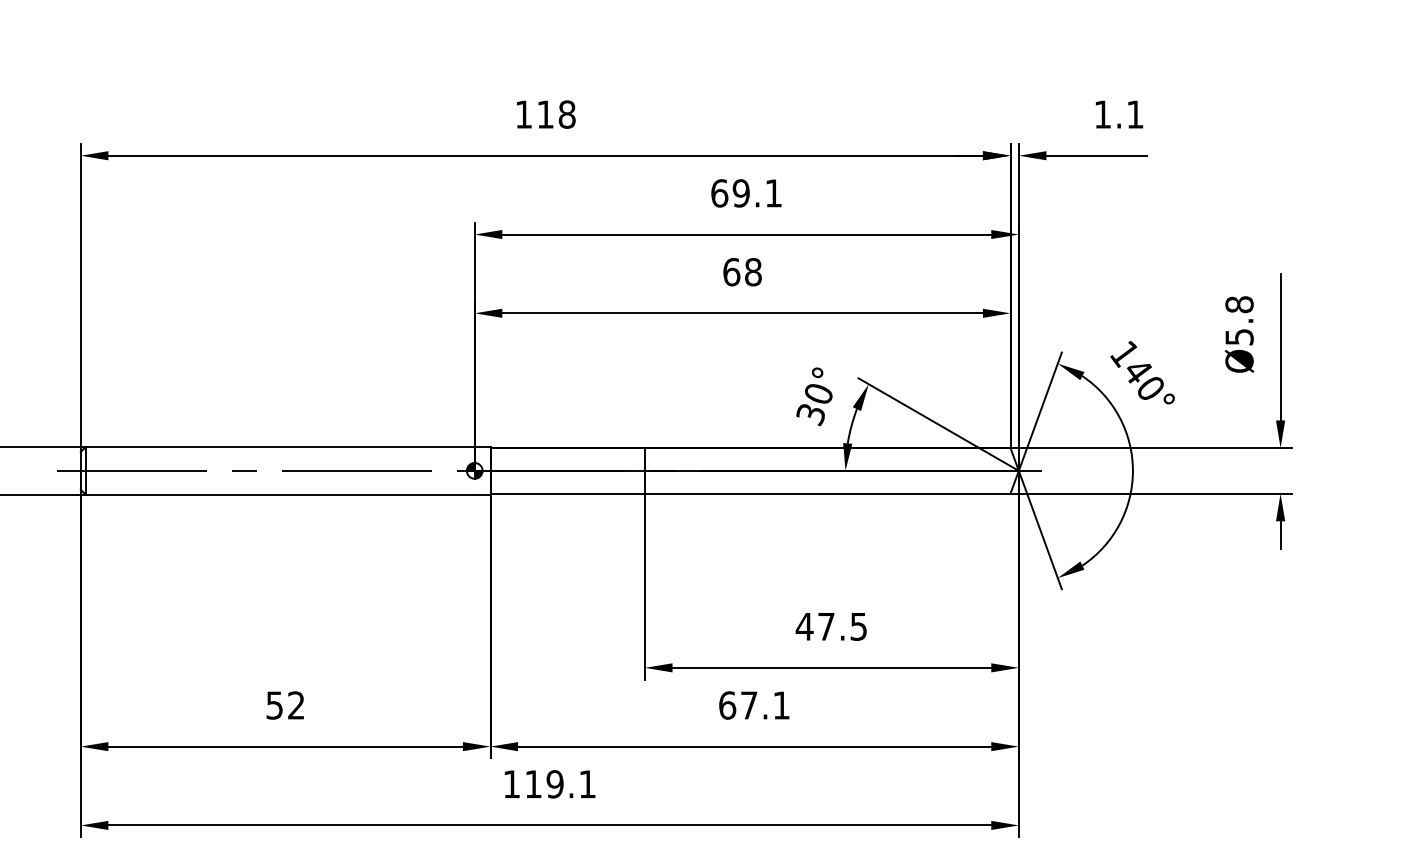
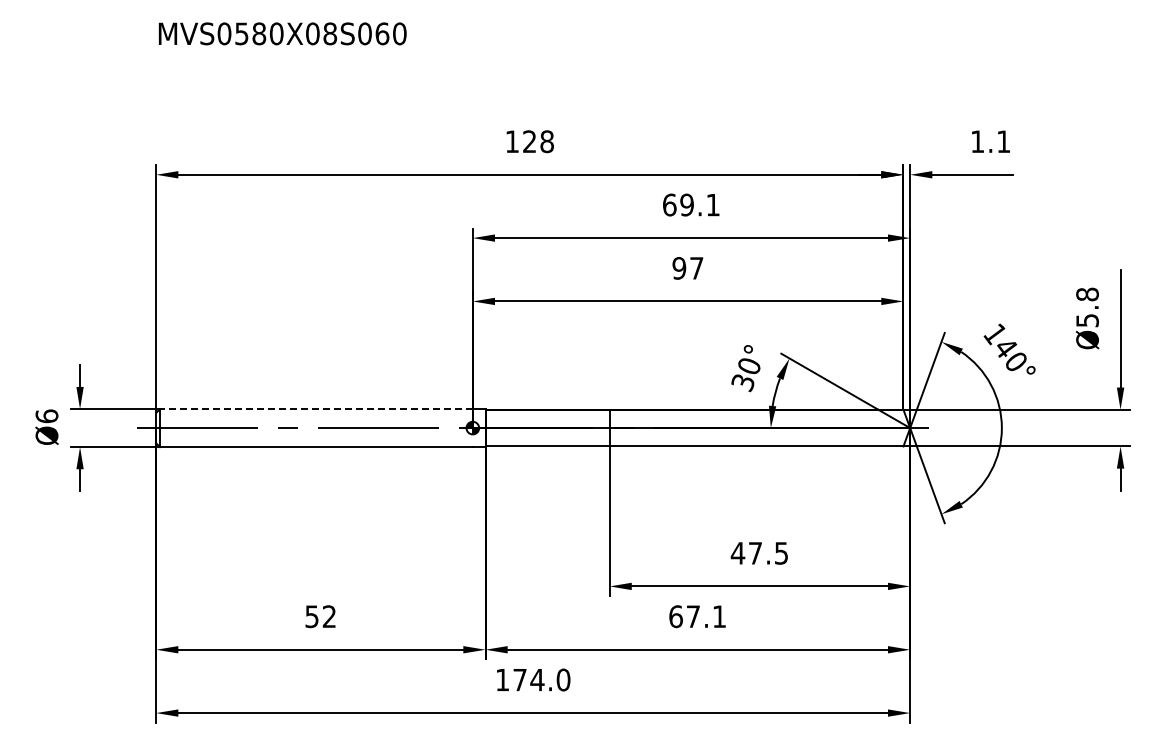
text: (545, 114) -> (529, 141), 118 -> 128
text: (741, 272) -> (687, 268), 68 -> 97
line: (279, 447) -> (315, 409), solid -> dashed
text: (560, 783) -> (541, 679), 119.1 -> 174.0

